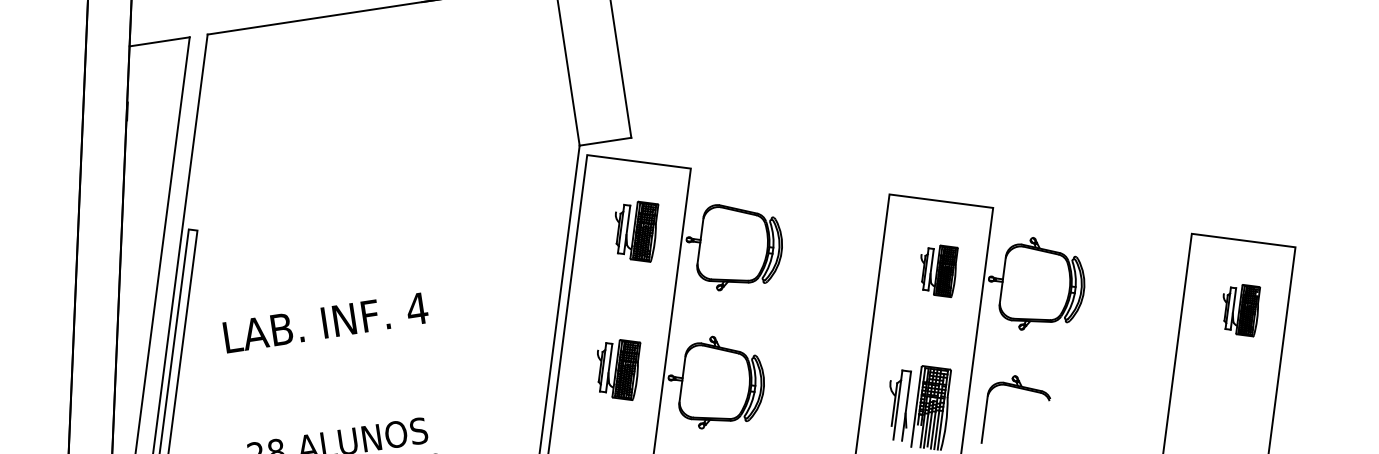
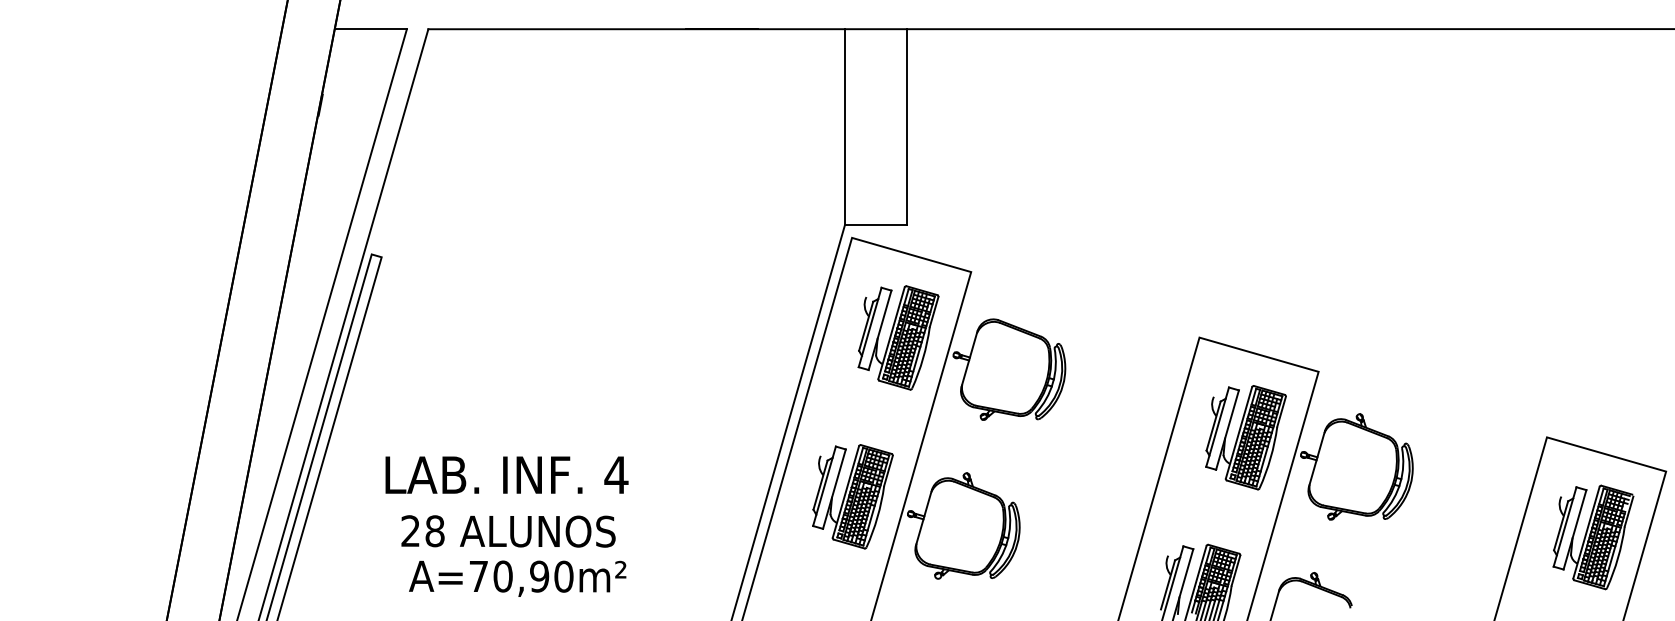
part: (638, 232) -> (898, 337), size x1.43
part: (940, 271) -> (1245, 437), size x1.67
part: (1243, 311) -> (1593, 537), size x1.67
text: (325, 322) -> (506, 474), moved
part: (620, 370) -> (852, 496), size x1.43

